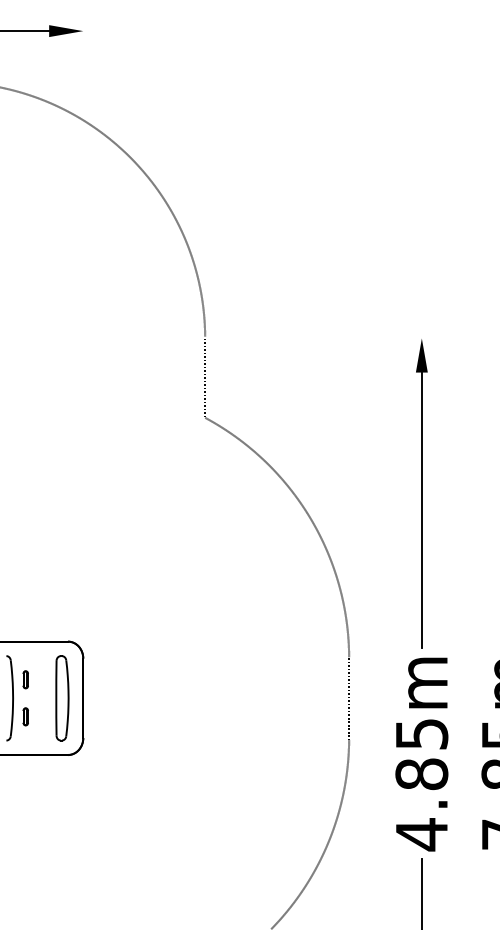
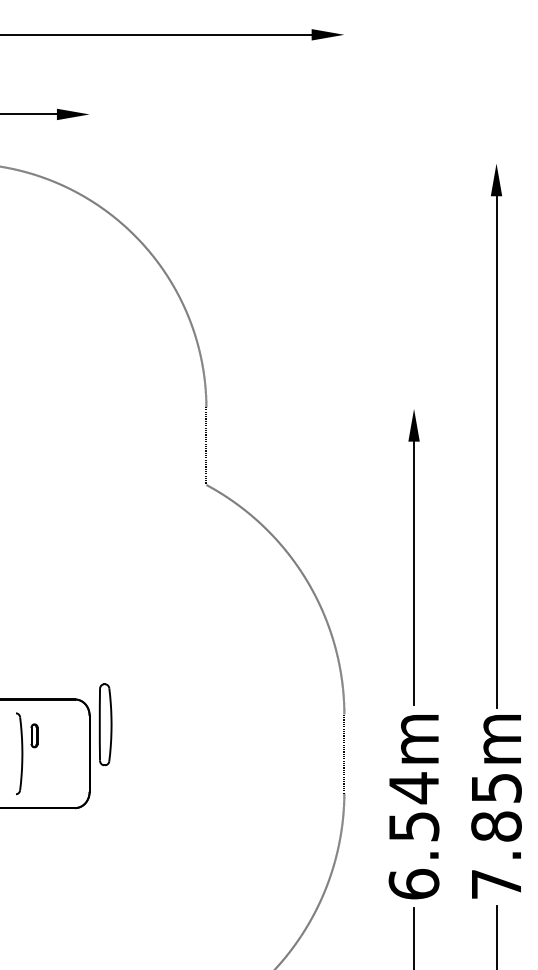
part: (25, 680) -> (34, 736), size x1.4
part: (62, 698) -> (105, 724), moved
part: (25, 716) -> (34, 771), removed
text: (421, 784) -> (413, 836), 4.85m -> 6.54m

